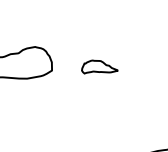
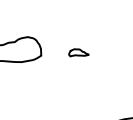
part: (99, 66) -> (78, 52), size x0.7

